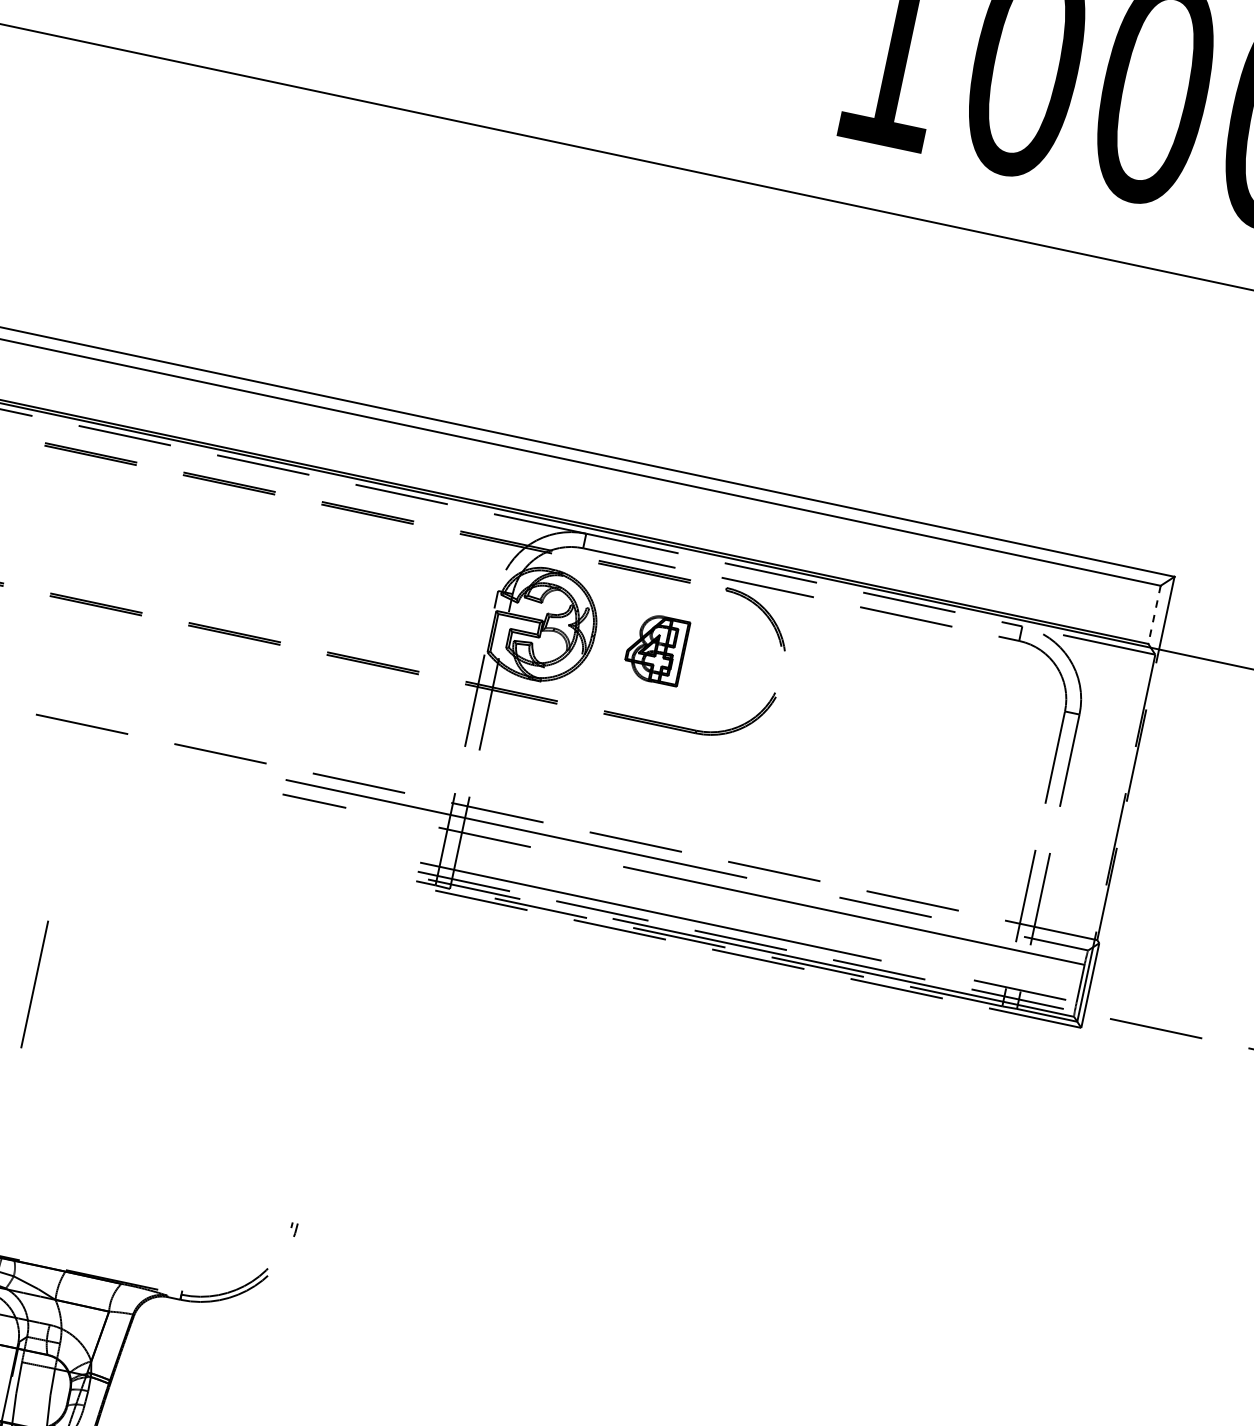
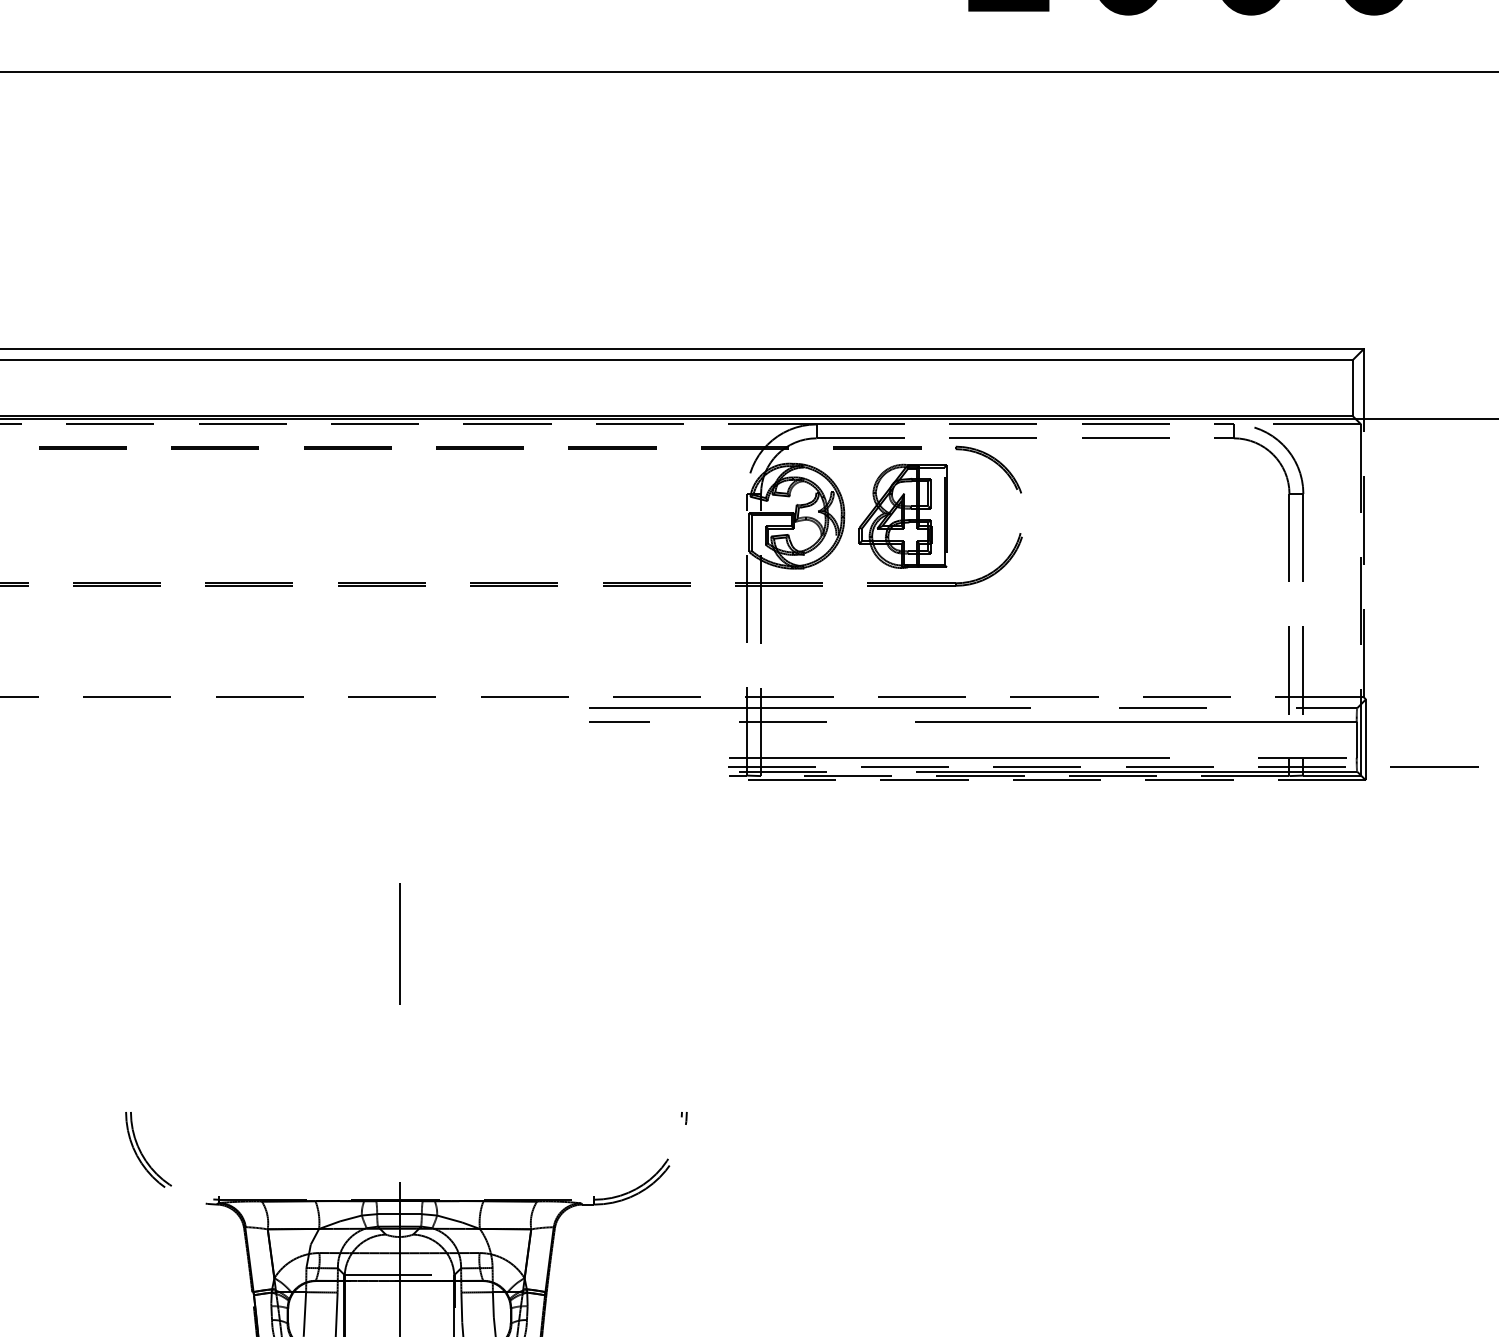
line: (1154, 615) -> (1352, 388), dashed -> solid
part: (655, 648) -> (902, 515), size x1.67

